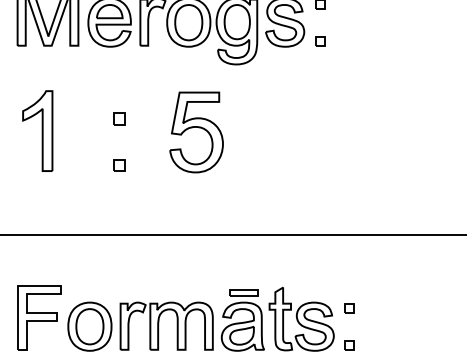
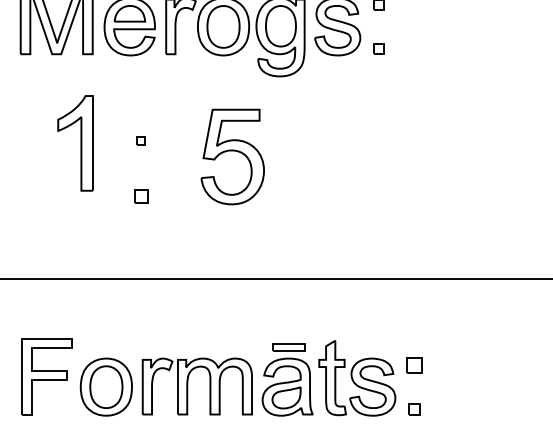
part: (119, 118) -> (141, 140), size x0.6
part: (37, 131) -> (75, 143), moved
part: (349, 307) -> (414, 364), size x1.4

